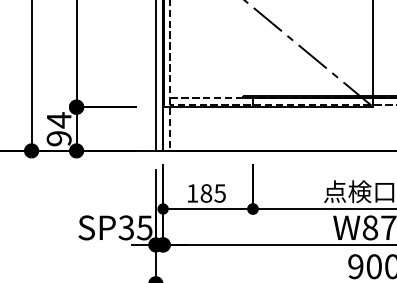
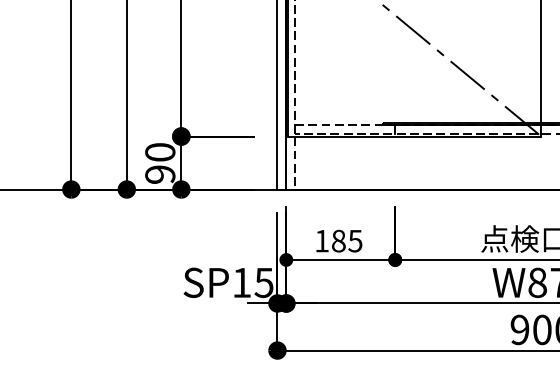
text: (59, 120) -> (160, 152), 94 -> 90
text: (126, 227) -> (241, 282), SP35 -> SP15

